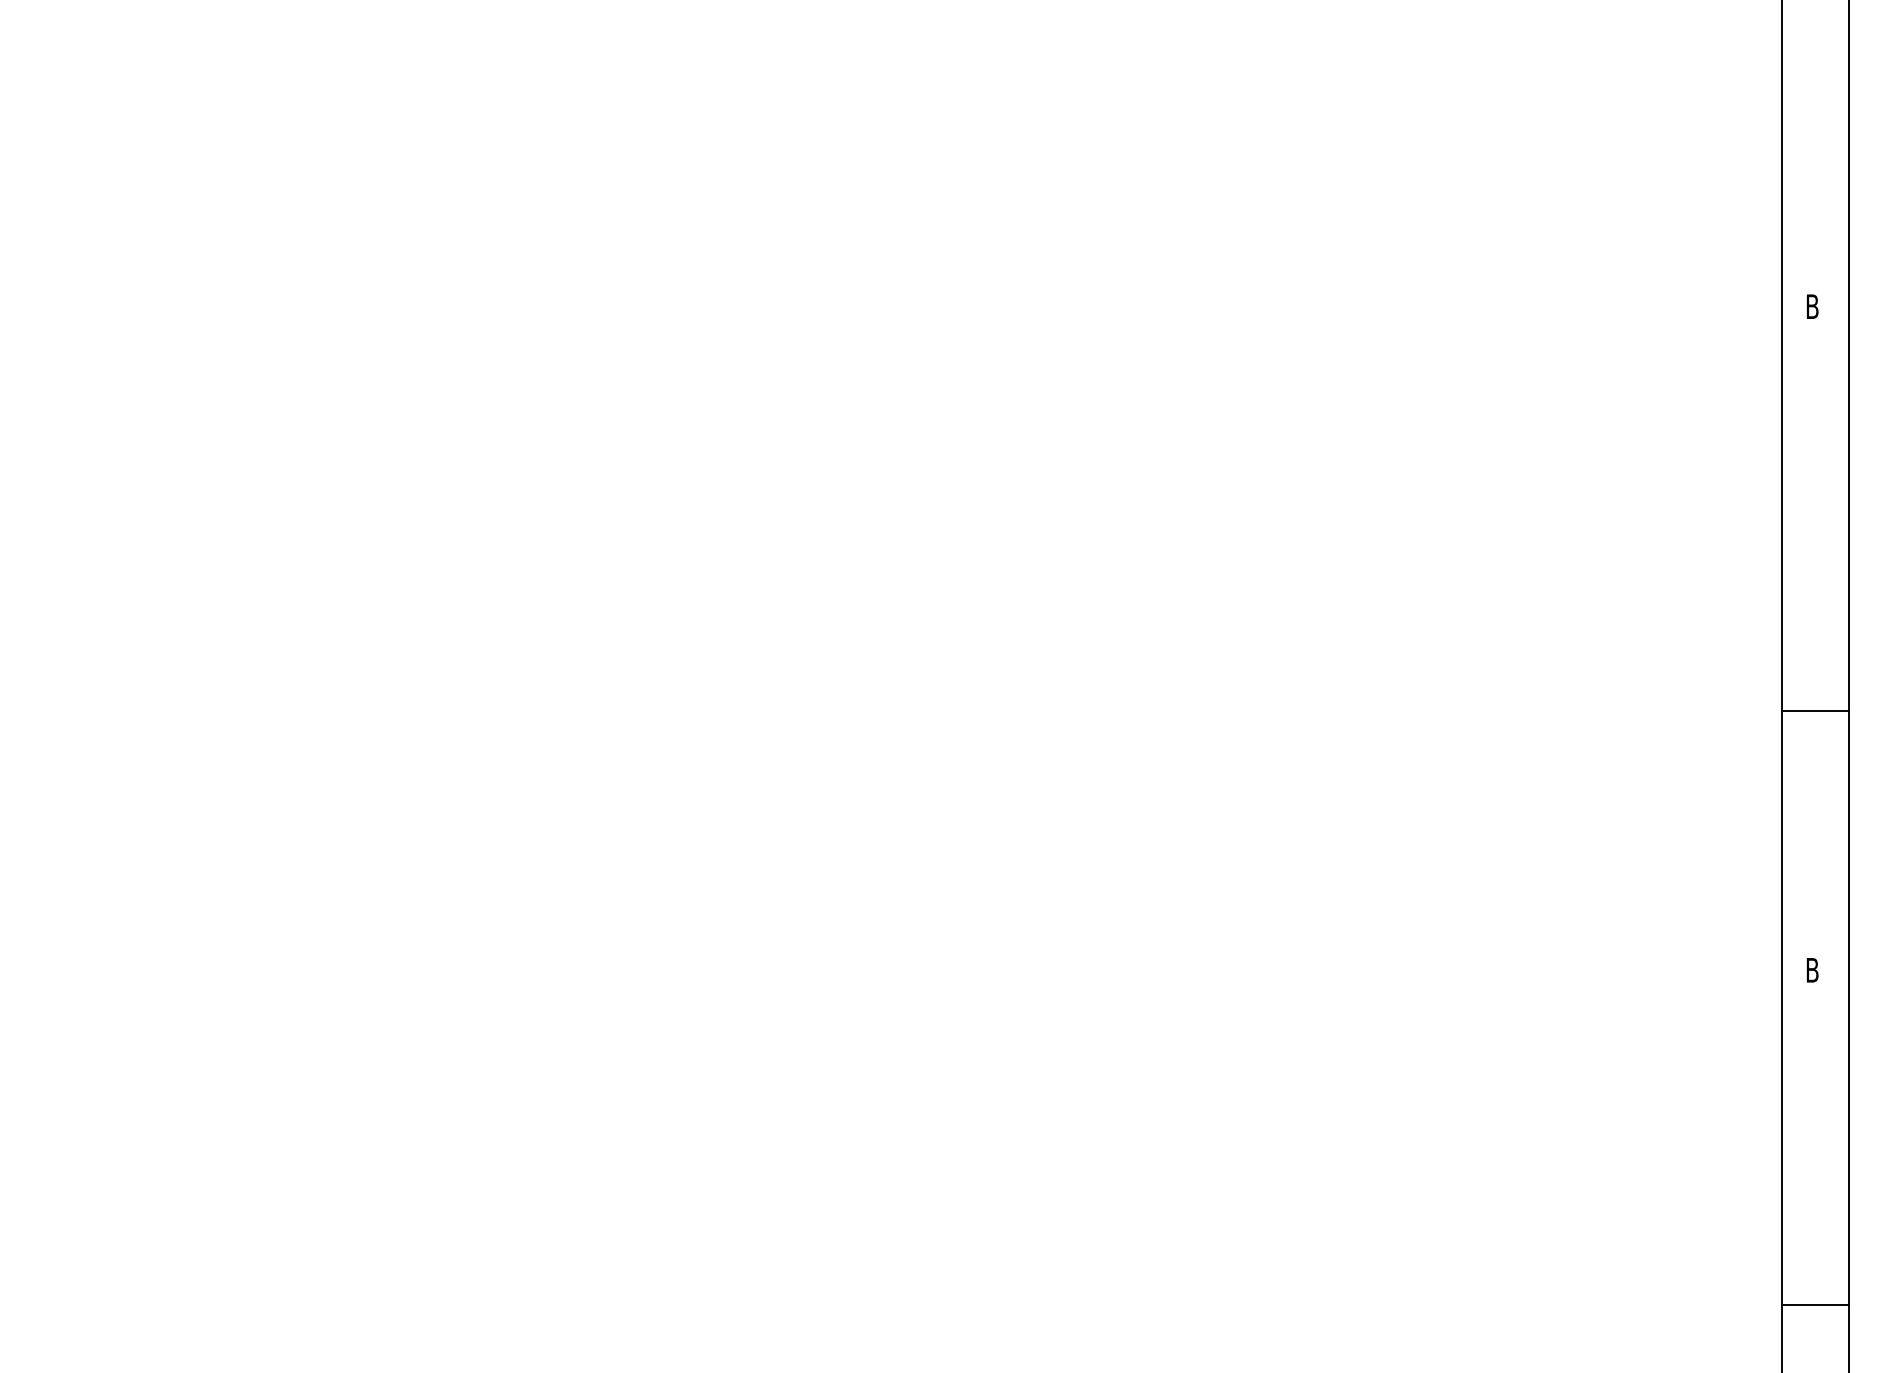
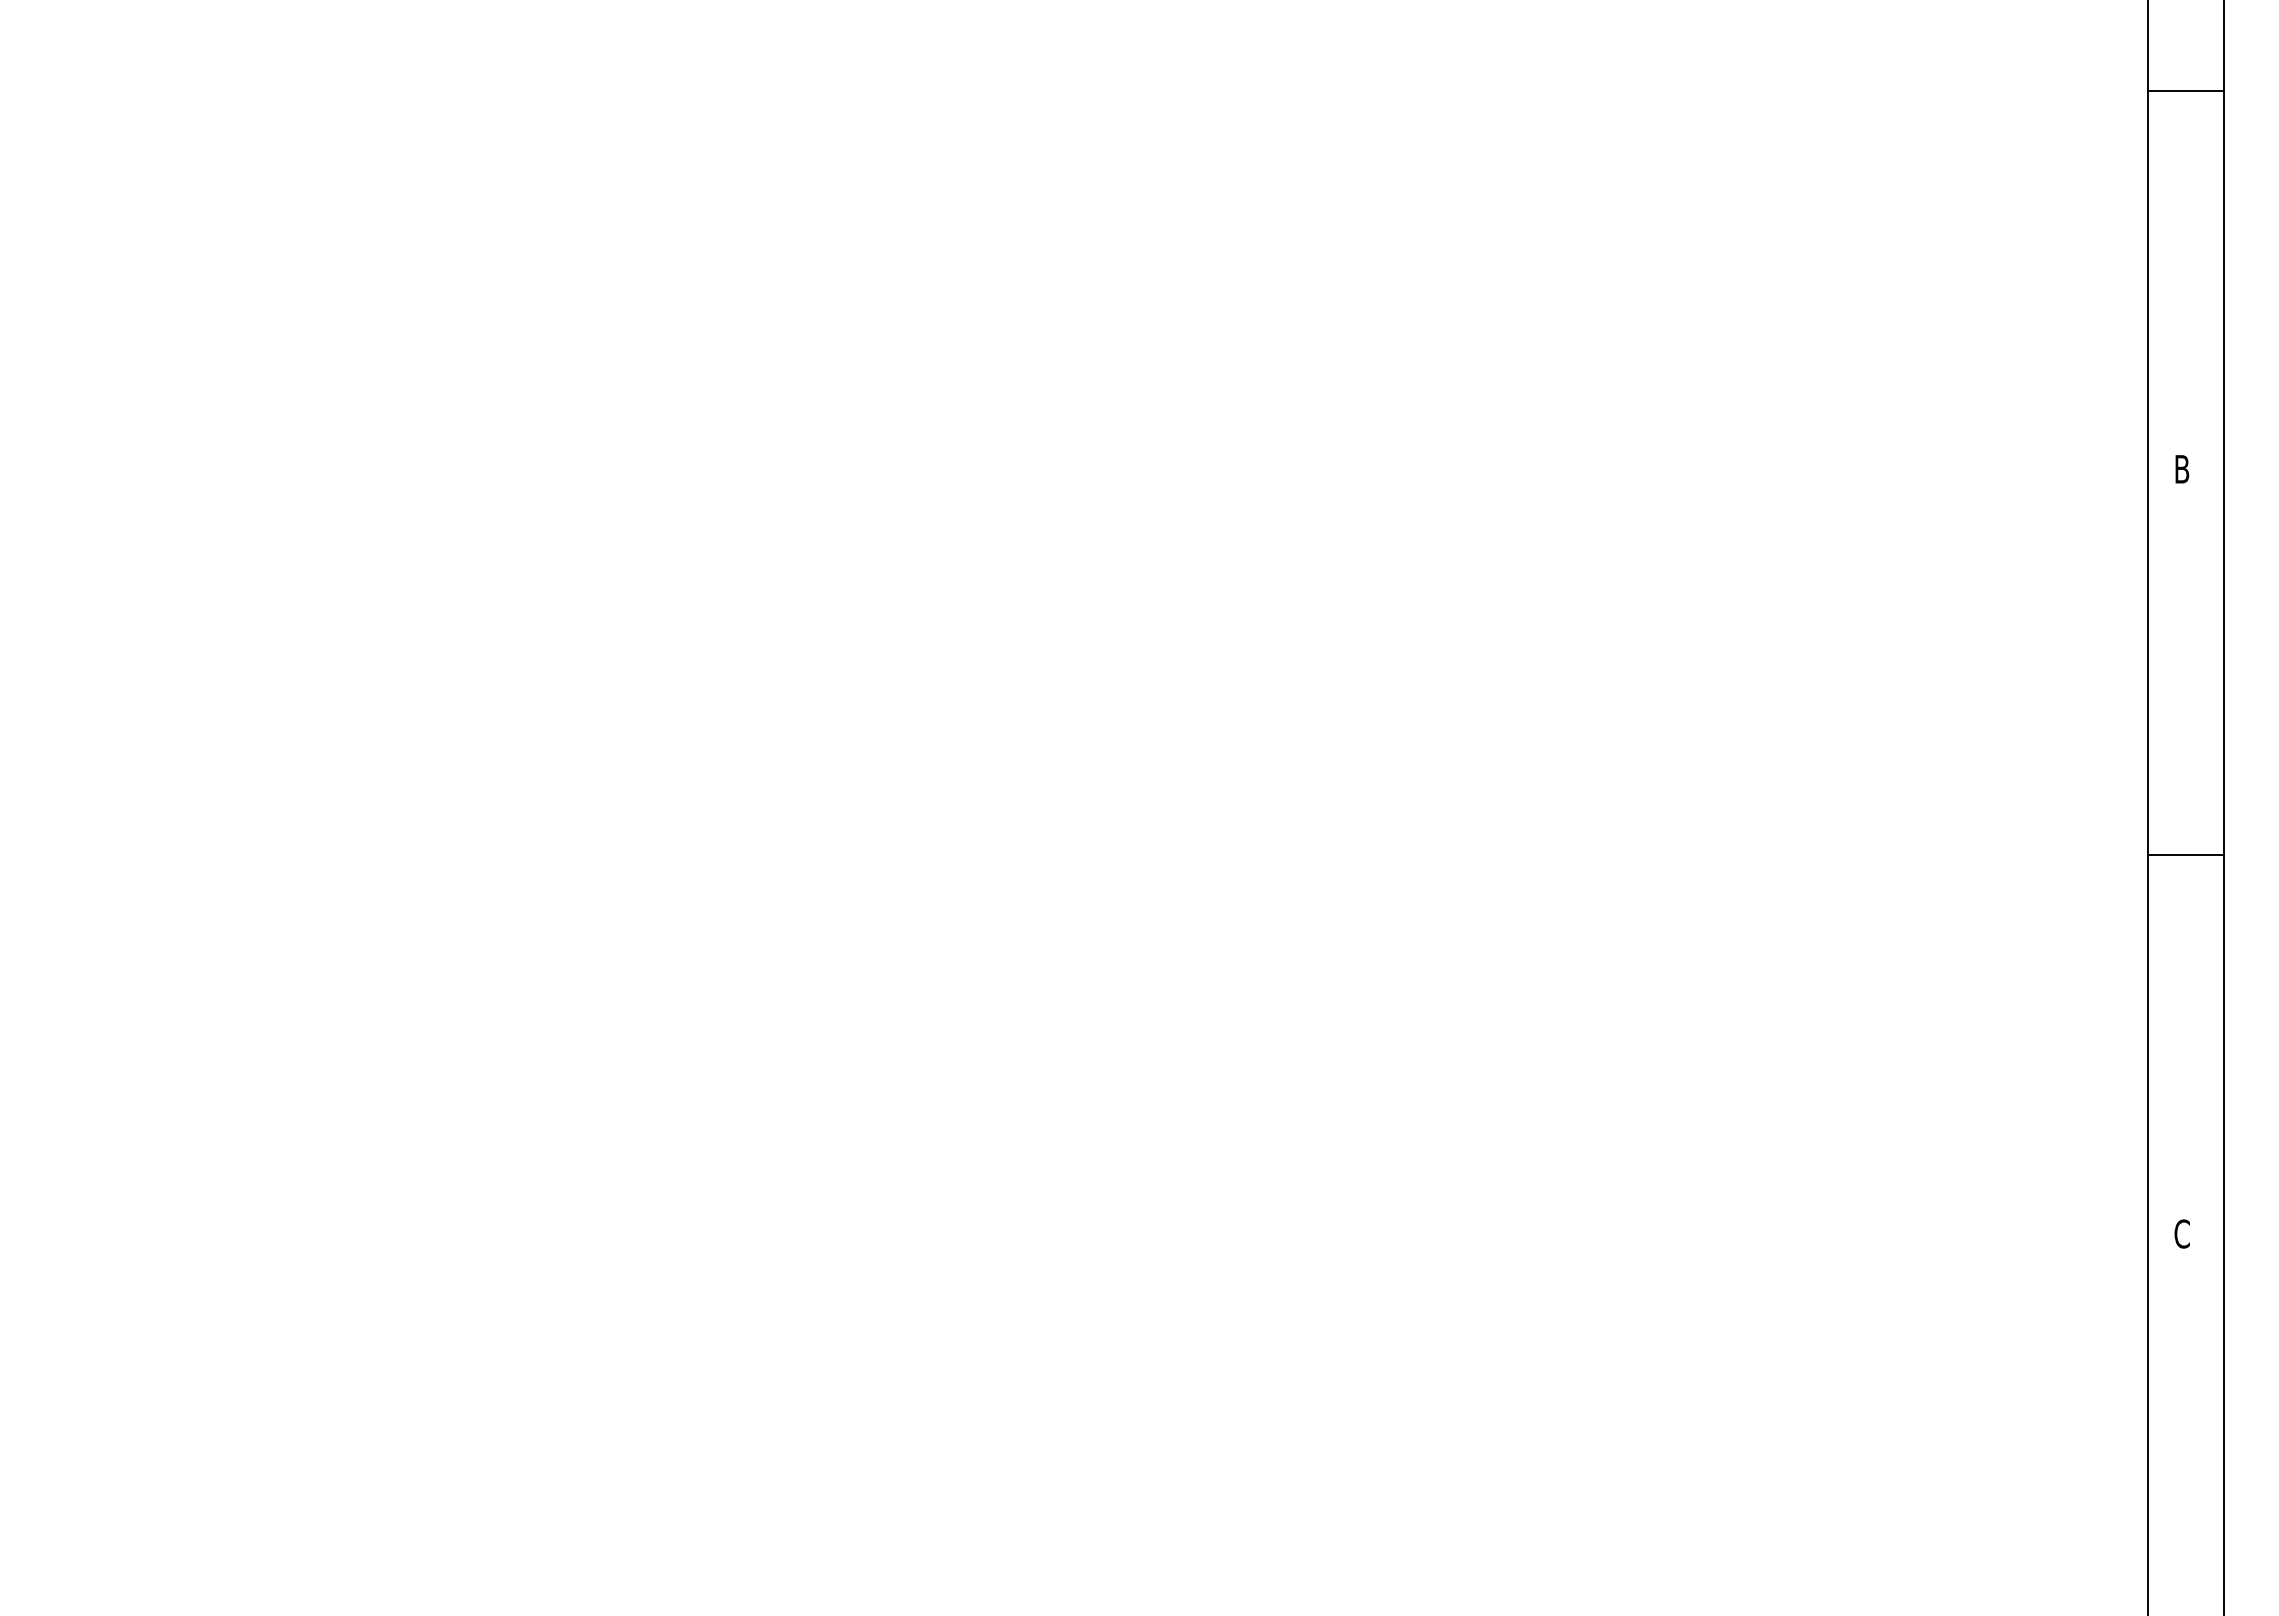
line: (1815, 711) -> (2185, 855), moved
text: (1811, 969) -> (2181, 1233), B -> C

